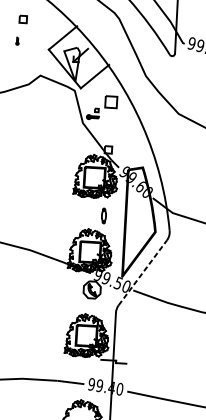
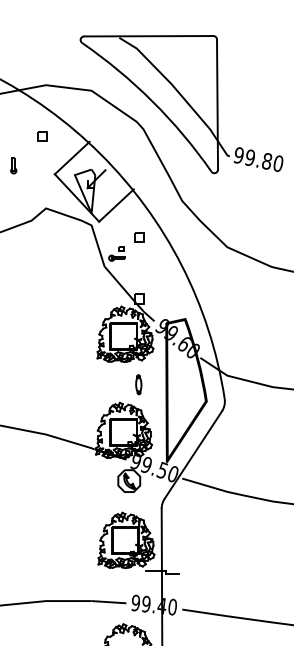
part: (23, 19) -> (42, 136), moved
part: (17, 40) -> (13, 165), size x1.67
part: (111, 102) -> (139, 237), size x0.62
line: (143, 272) -> (193, 454), dashed -> solid

